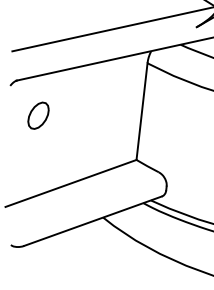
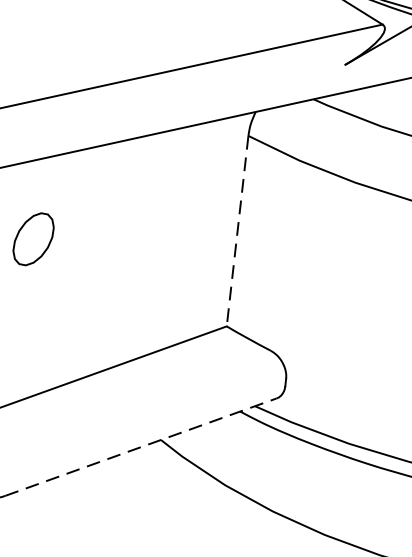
line: (142, 111) -> (238, 230), solid -> dashed
line: (93, 221) -> (141, 447), solid -> dashed

